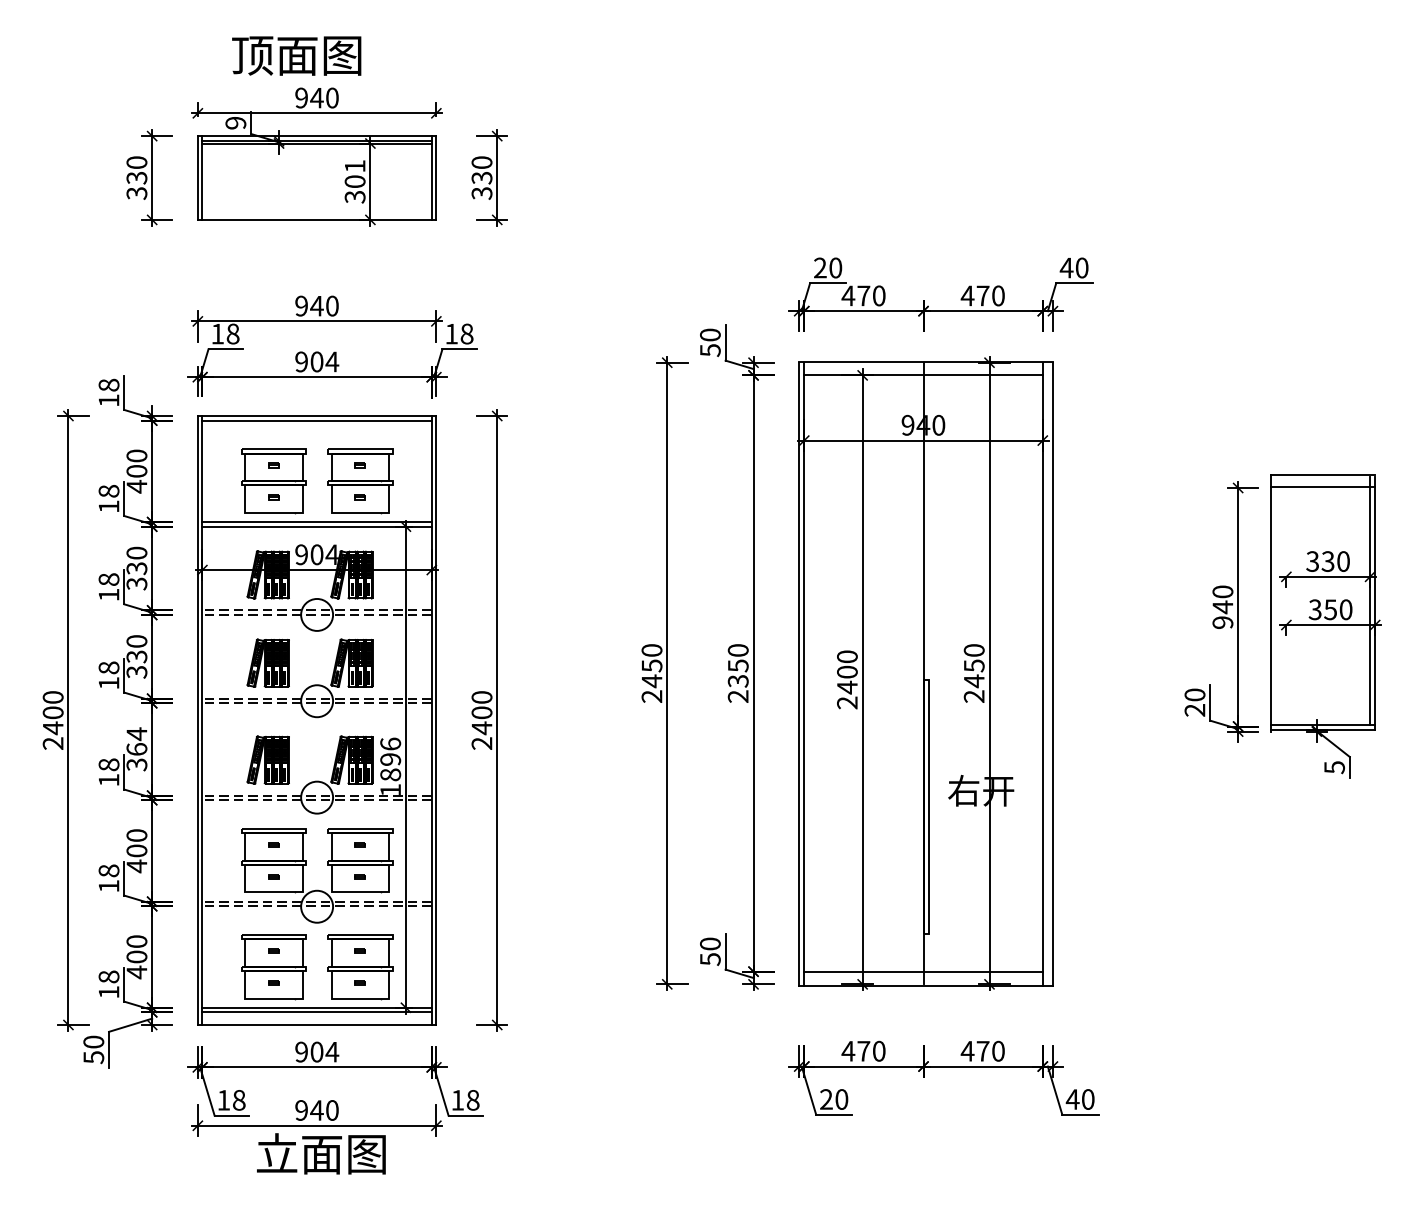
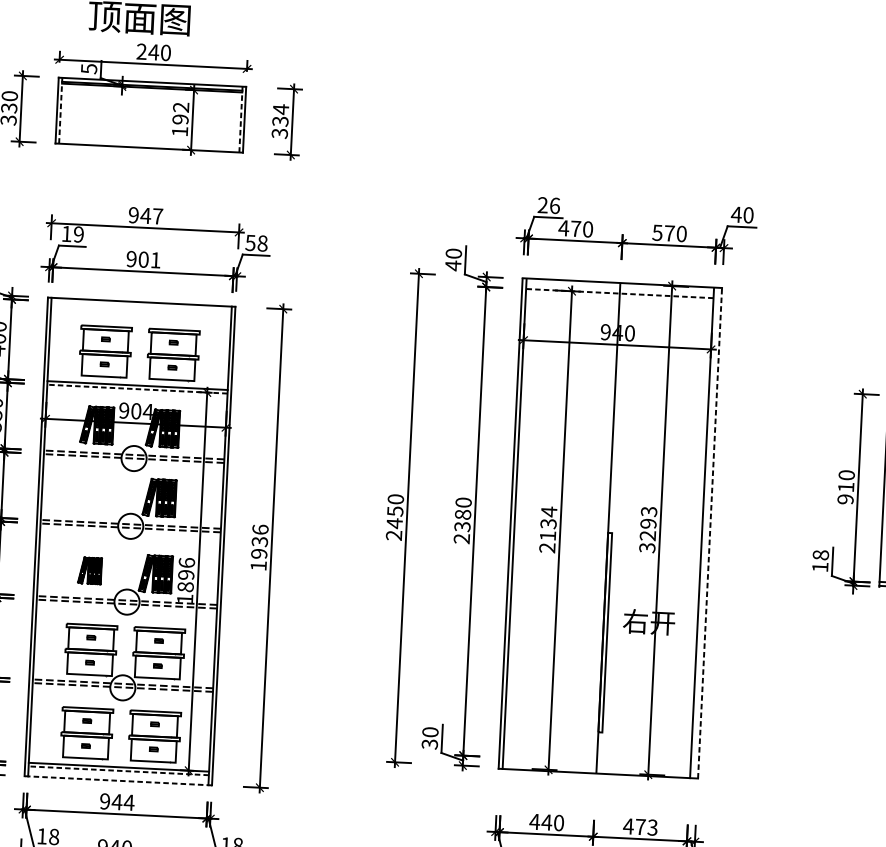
text: (301, 98) -> (141, 52), 940 -> 240
text: (235, 123) -> (88, 69), 9 -> 5
text: (481, 162) -> (280, 109), 330 -> 334
line: (202, 178) -> (60, 111), solid -> dashed
line: (431, 178) -> (240, 119), solid -> dashed
text: (354, 181) -> (180, 119), 301 -> 192
text: (835, 267) -> (554, 205), 20 -> 26
text: (967, 295) -> (657, 232), 470 -> 570
text: (332, 305) -> (158, 215), 940 -> 947
text: (232, 333) -> (78, 234), 18 -> 19
text: (451, 334) -> (250, 243), 18 -> 58
text: (710, 350) -> (453, 265), 50 -> 40
text: (332, 361) -> (155, 259), 904 -> 901
line: (923, 375) -> (619, 293), solid -> dashed
line: (316, 420) -> (141, 305), removed
line: (317, 526) -> (137, 389), solid -> dashed
text: (1222, 607) -> (845, 487), 940 -> 910
part: (267, 662) -> (93, 494), removed
text: (737, 665) -> (462, 514), 2350 -> 2380
text: (847, 672) -> (548, 524), 2400 -> 2134
text: (973, 673) -> (647, 529), 2450 -> 3293
line: (1052, 674) -> (709, 533), solid -> dashed
text: (1194, 702) -> (820, 561), 20 -> 18
text: (481, 720) -> (259, 547), 2400 -> 1936
part: (267, 759) -> (89, 570), size x0.7
text: (710, 959) -> (429, 744), 50 -> 30
line: (923, 971) -> (596, 762), removed
line: (317, 1012) -> (119, 770), solid -> dashed
line: (316, 1025) -> (117, 781), solid -> dashed
text: (316, 1051) -> (116, 801), 904 -> 944
text: (863, 1051) -> (546, 822), 470 -> 440
text: (998, 1051) -> (652, 827), 470 -> 473

